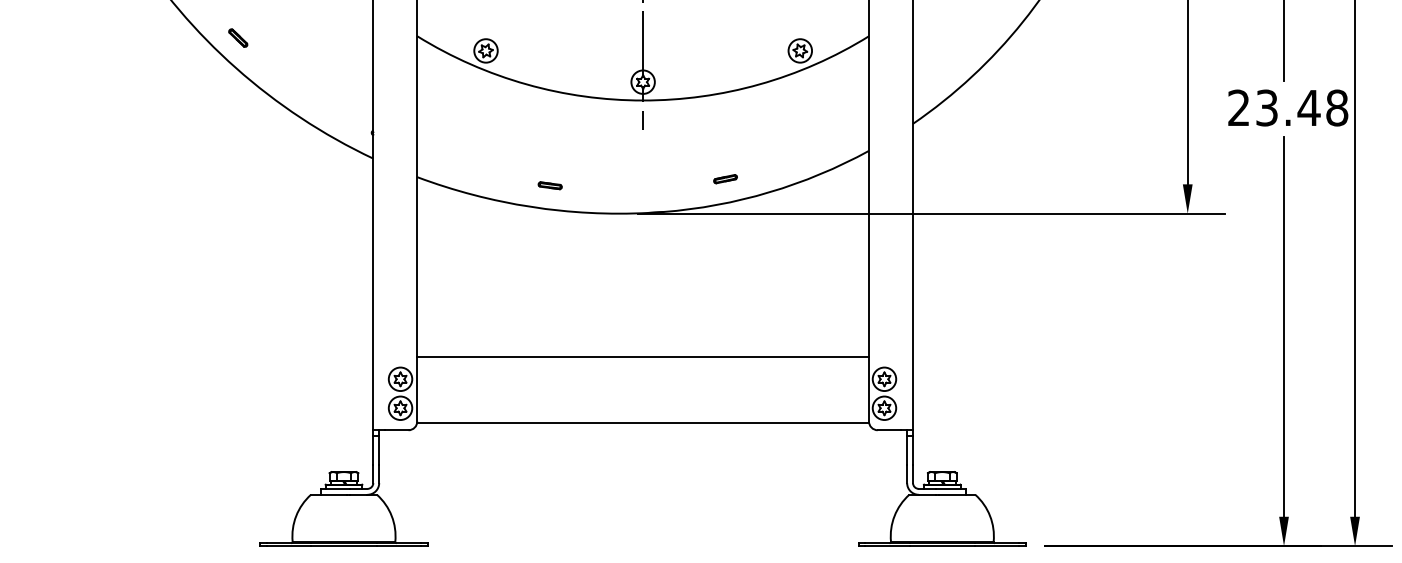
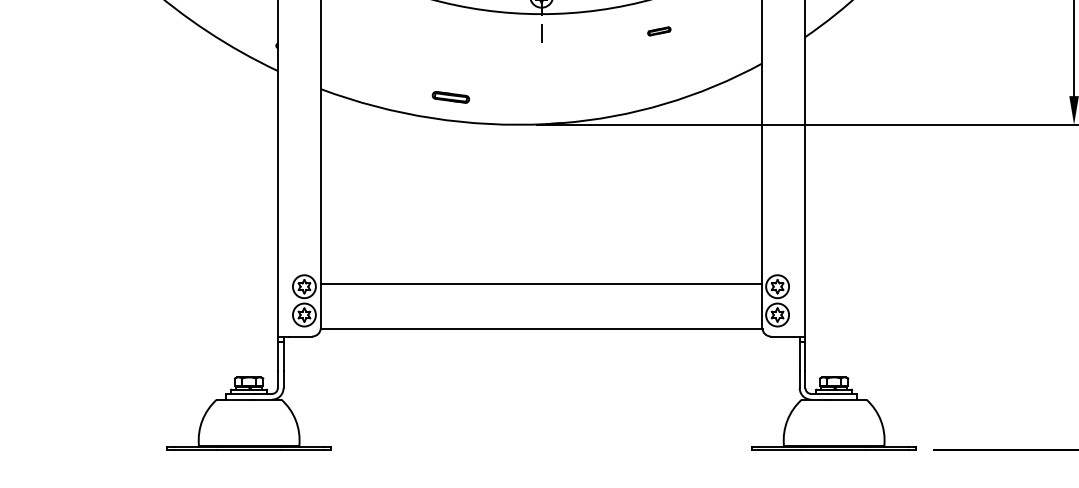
part: (725, 179) -> (659, 31), moved
part: (549, 185) -> (450, 97), size x1.6
line: (642, 356) -> (541, 283), moved

